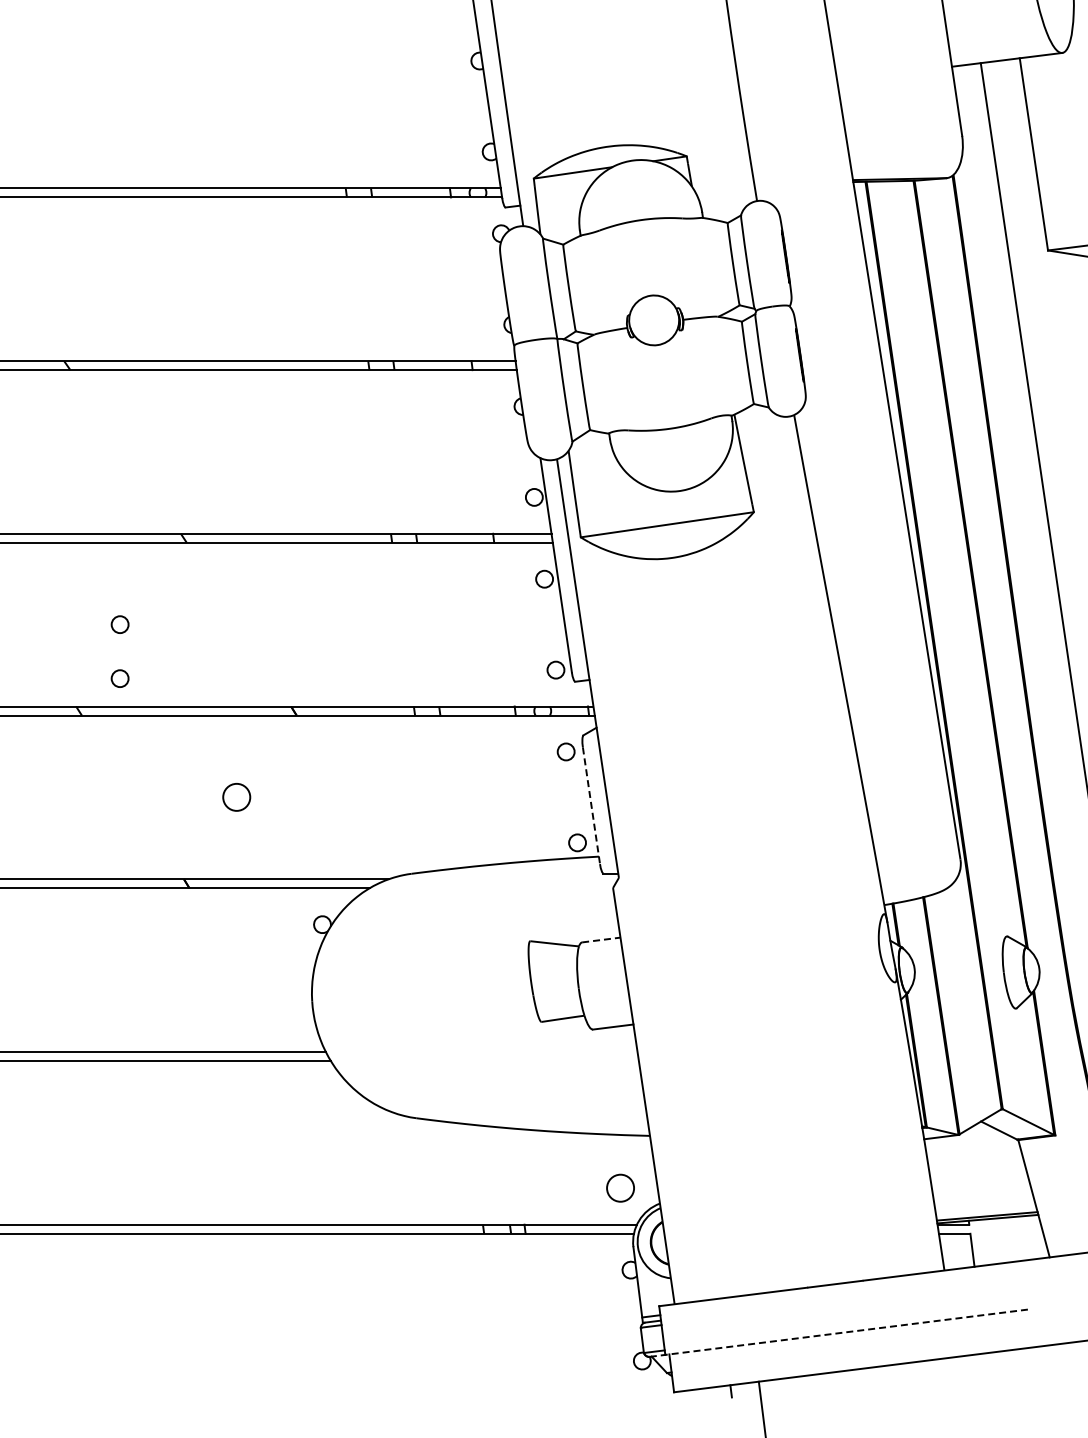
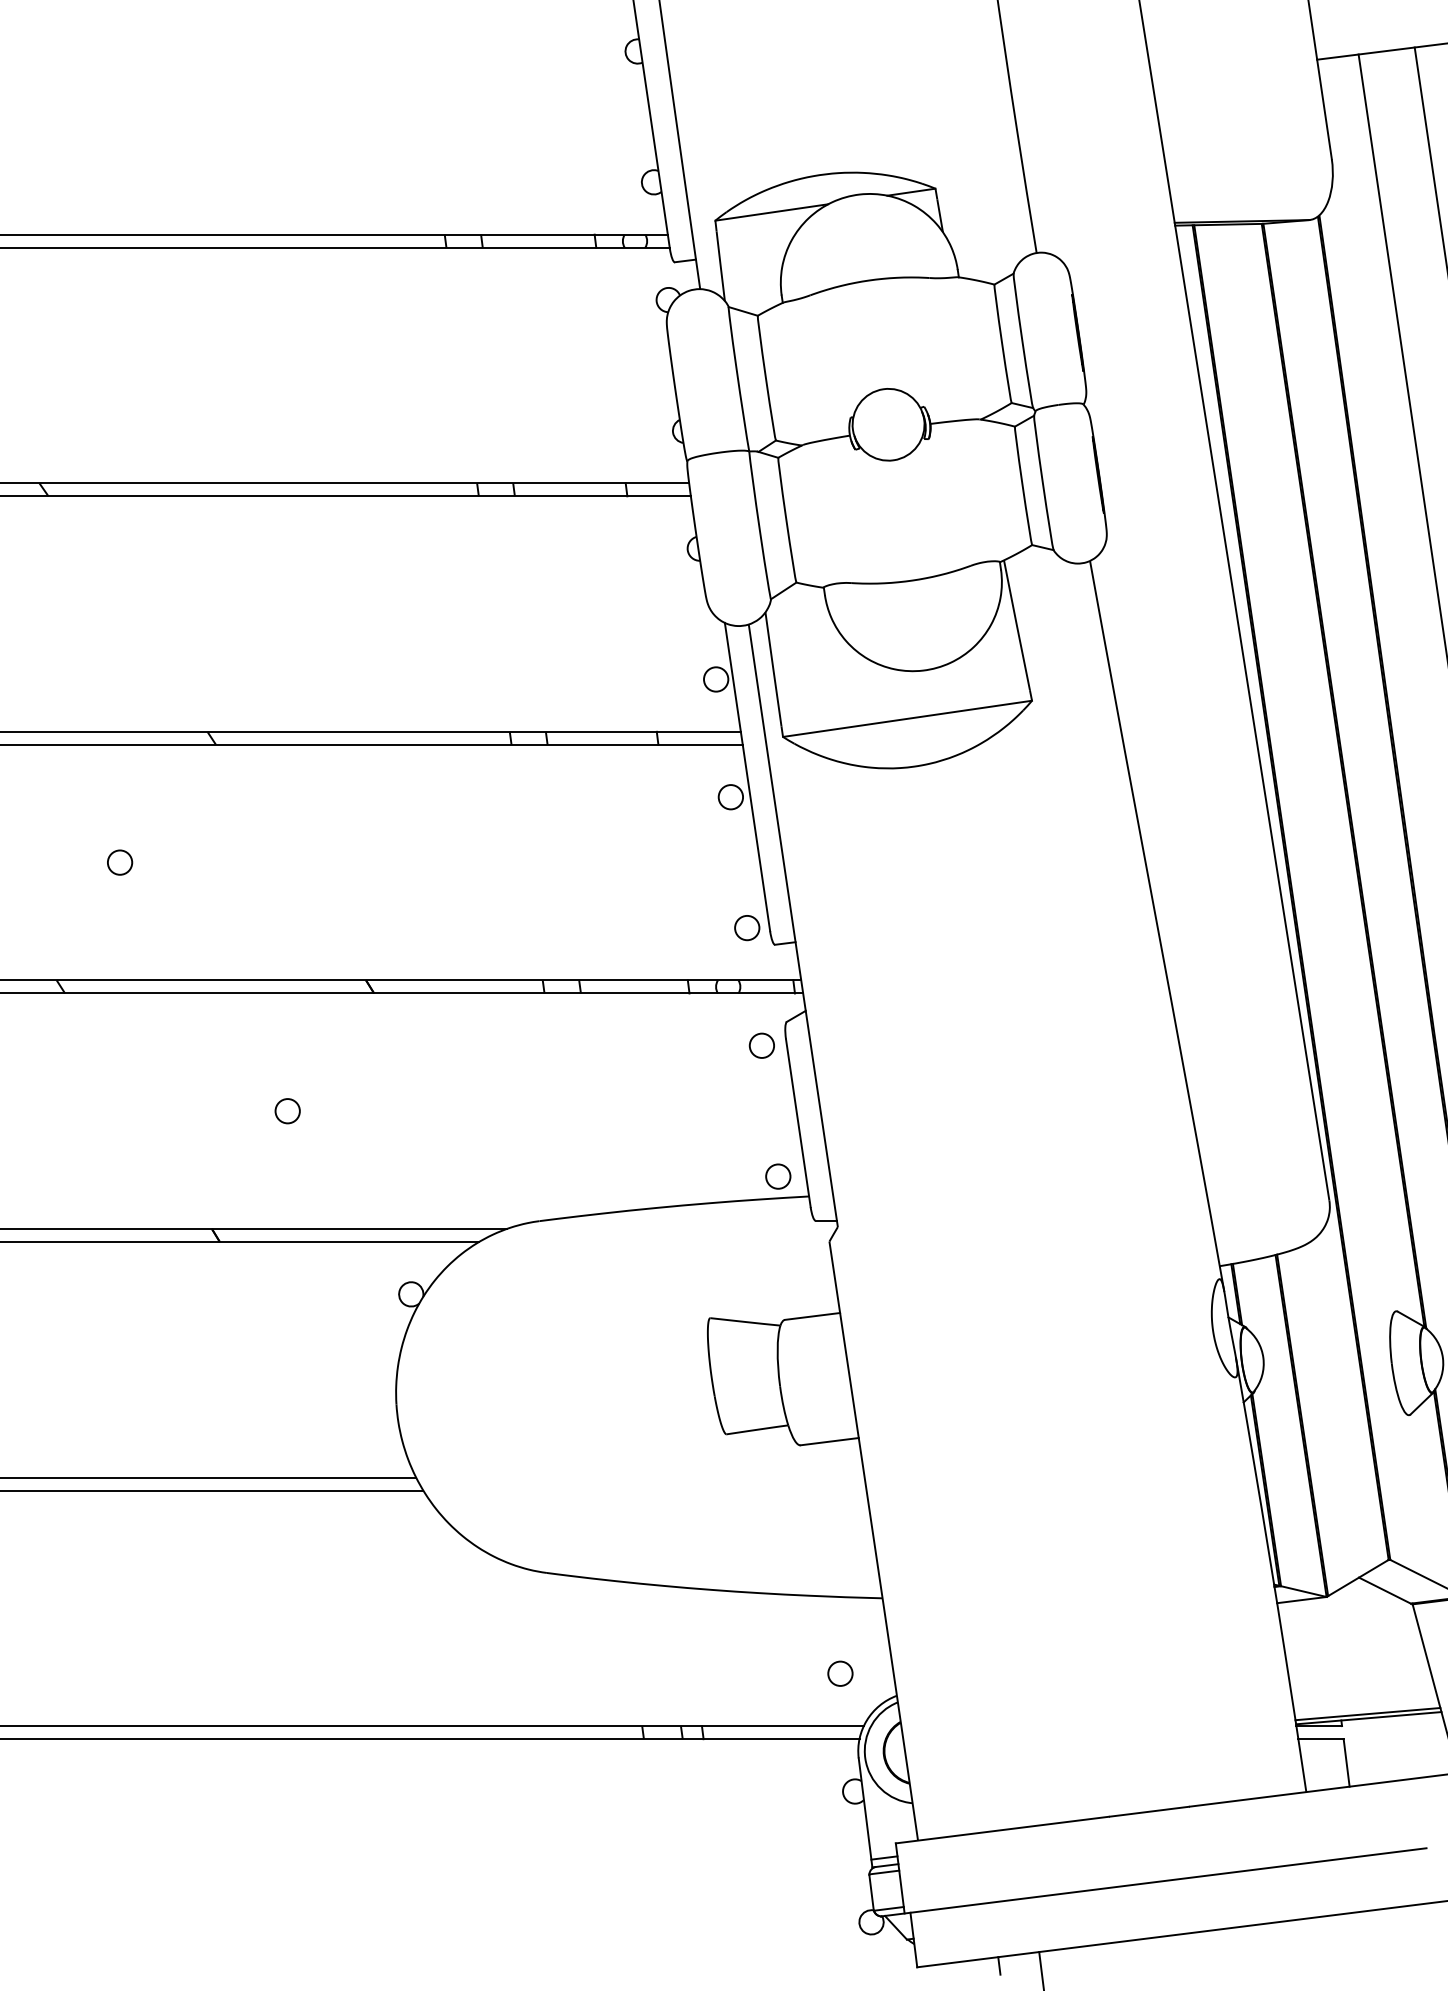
circle: (119, 678) -> (119, 940), removed
circle: (236, 797) -> (287, 1111), size x0.62
line: (591, 805) -> (798, 1122), dashed -> solid
line: (601, 939) -> (812, 1315), dashed -> solid
circle: (620, 1188) -> (840, 1674), size x0.62
line: (838, 1333) -> (1153, 1882), dashed -> solid

